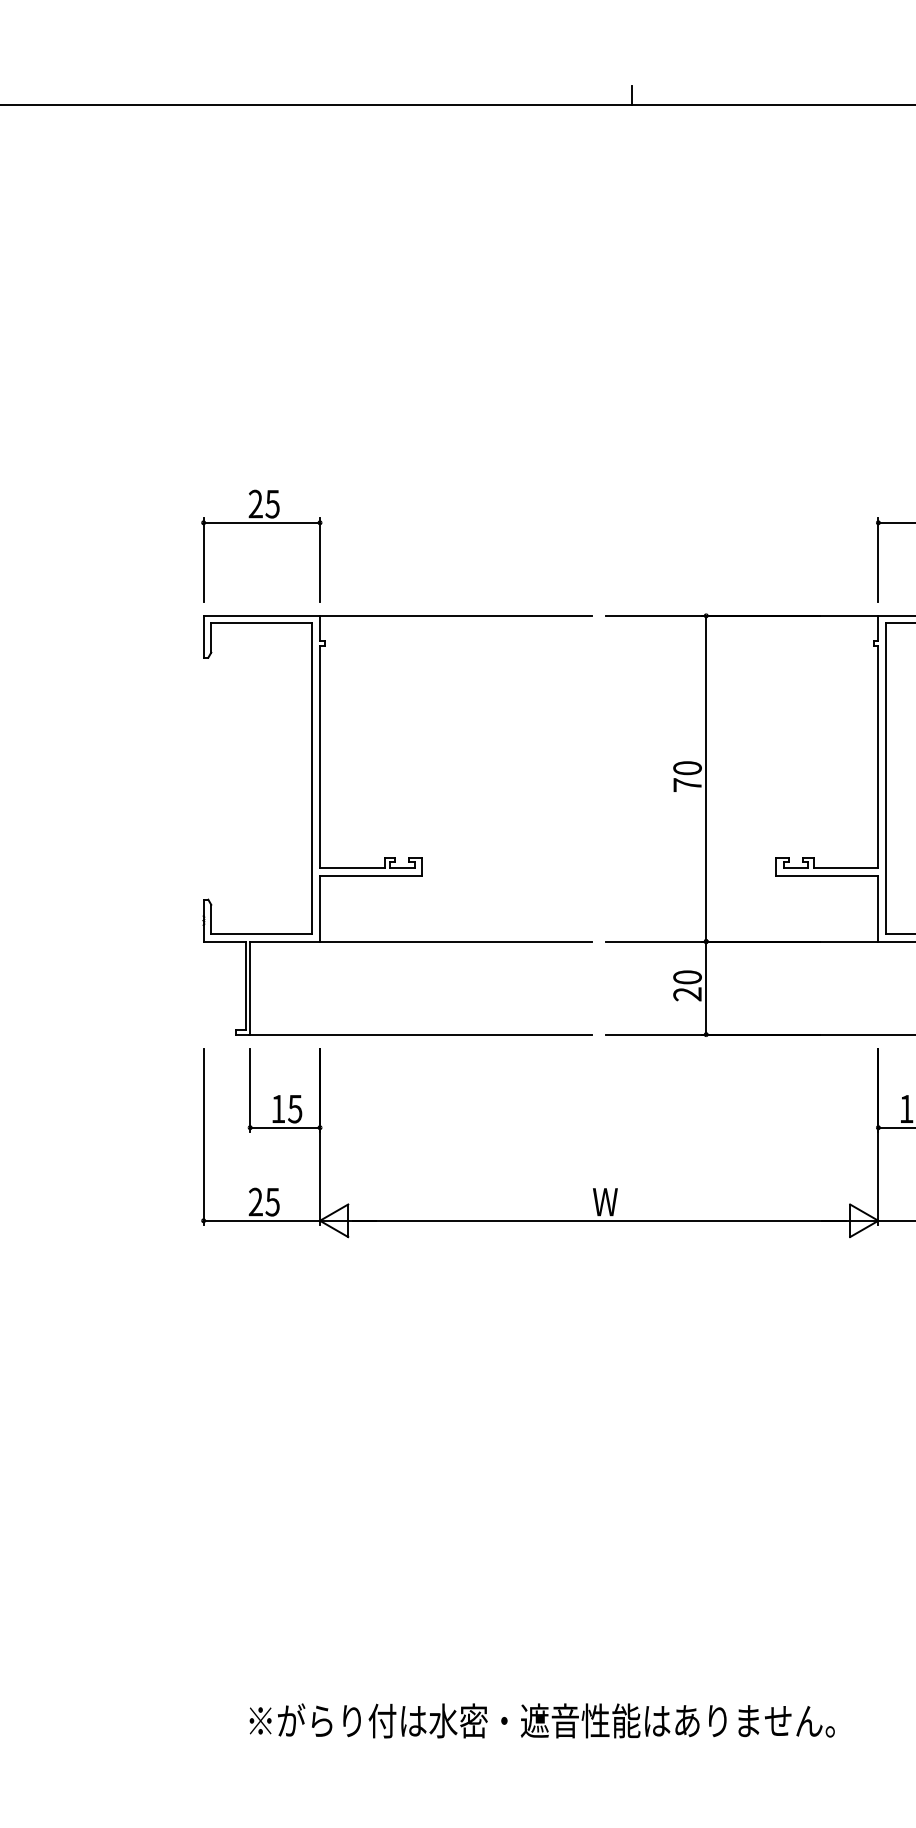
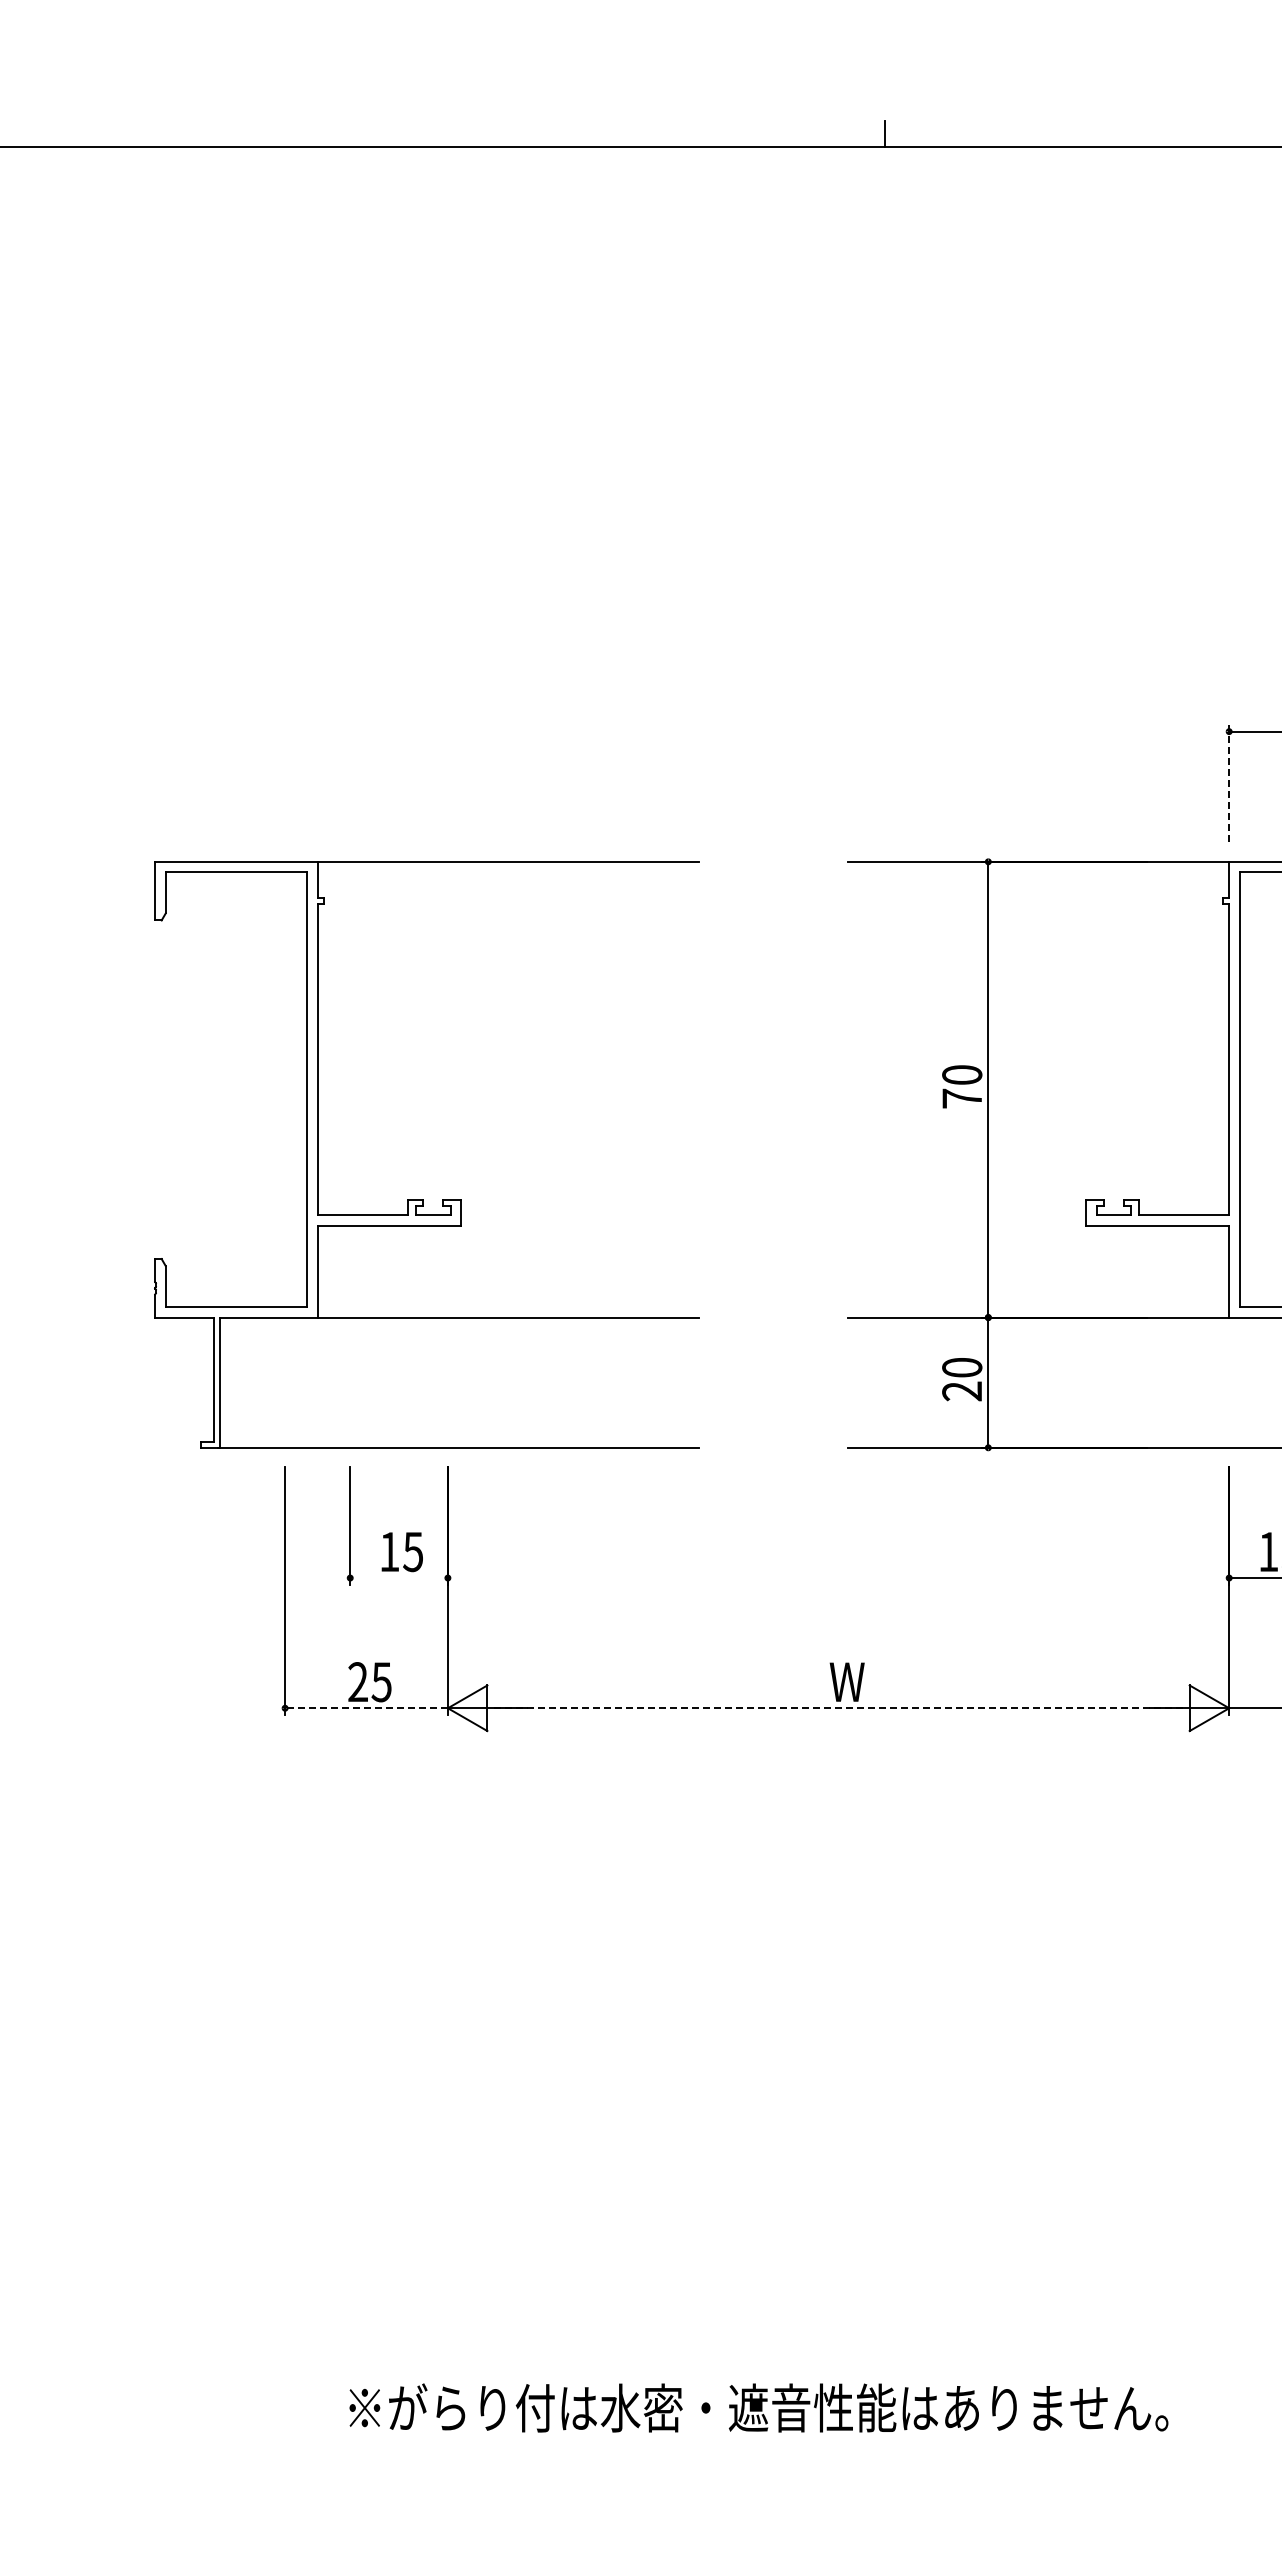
part: (261, 523) -> (366, 732), removed
line: (878, 559) -> (1229, 783), solid -> dashed
part: (395, 857) -> (423, 1199), moved
line: (284, 1128) -> (398, 1578), removed
line: (261, 1220) -> (366, 1708), solid -> dashed
line: (599, 1220) -> (839, 1708), solid -> dashed

